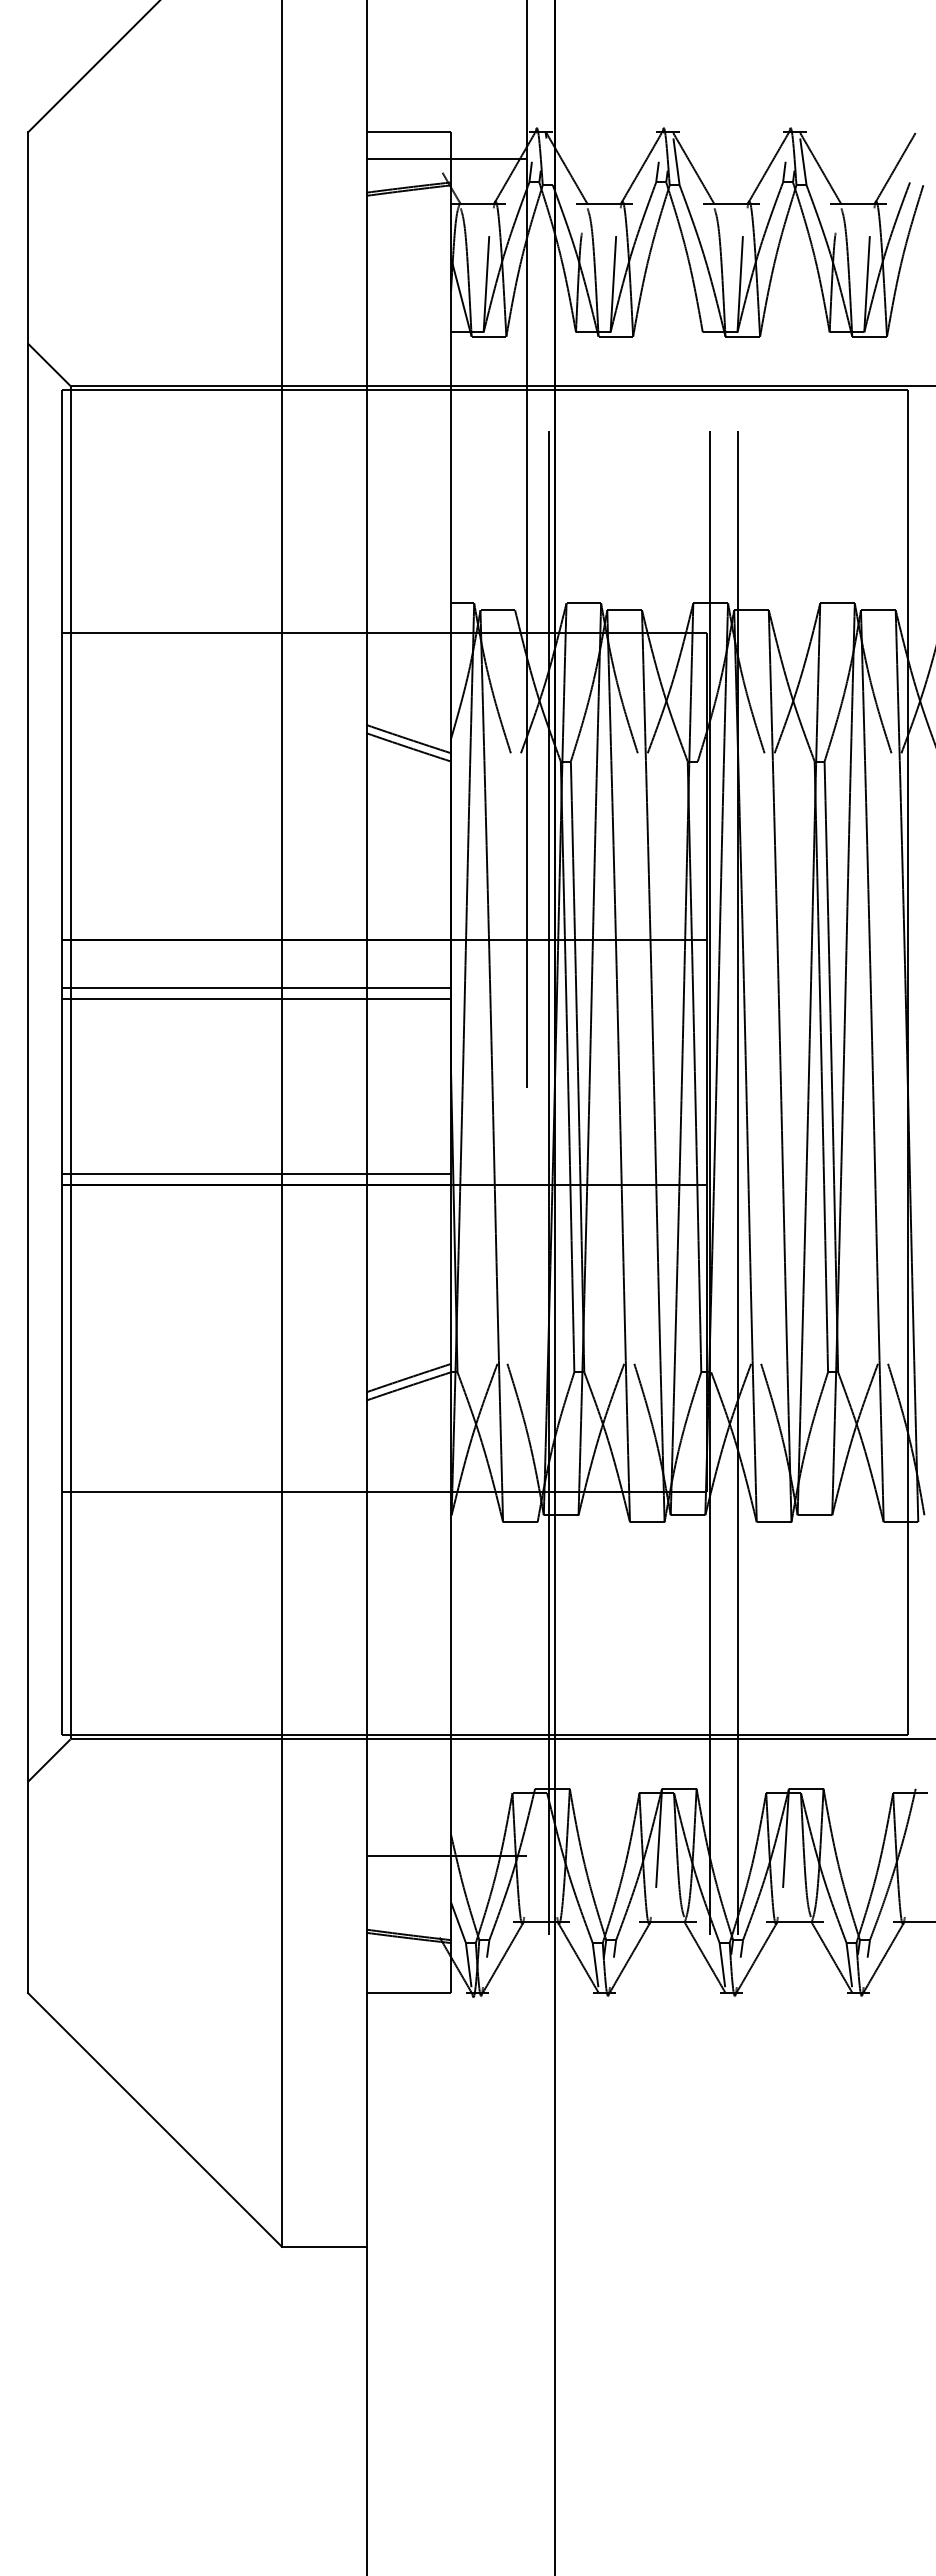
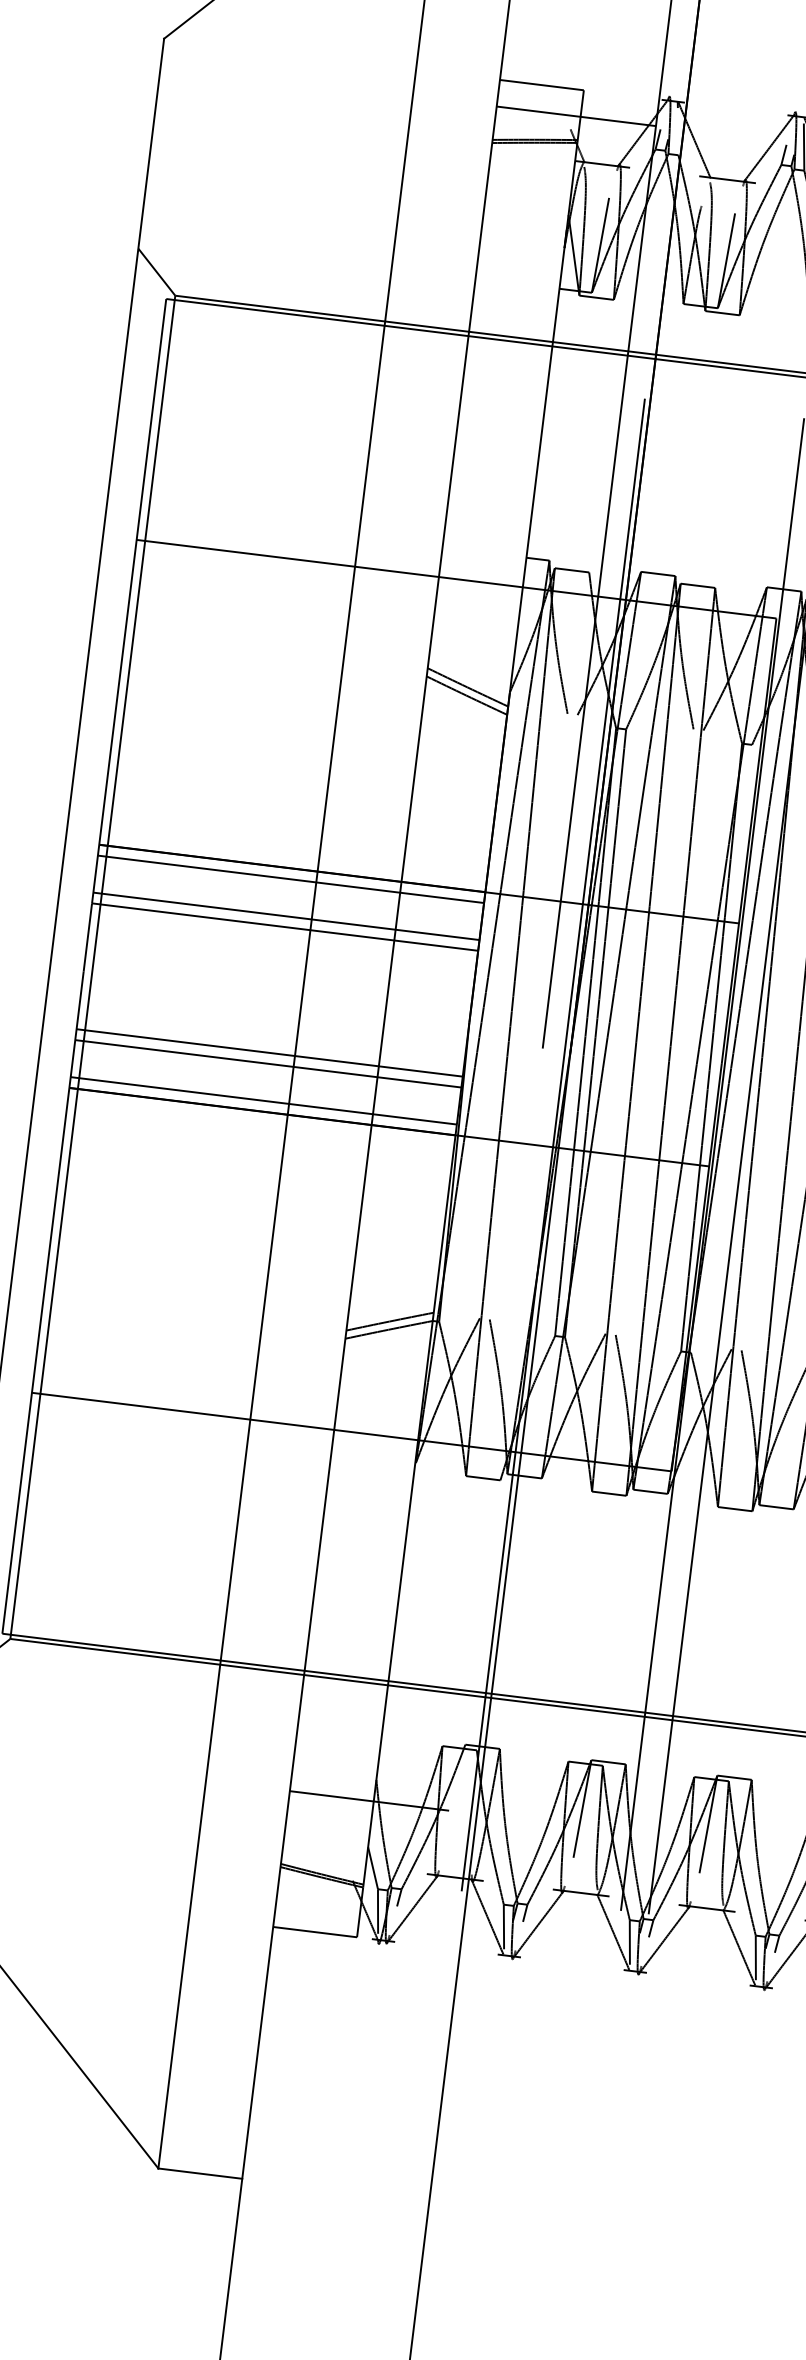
line: (256, 951) -> (290, 879), added
line: (256, 1126) -> (269, 1053), added
line: (256, 1137) -> (268, 1064), added

